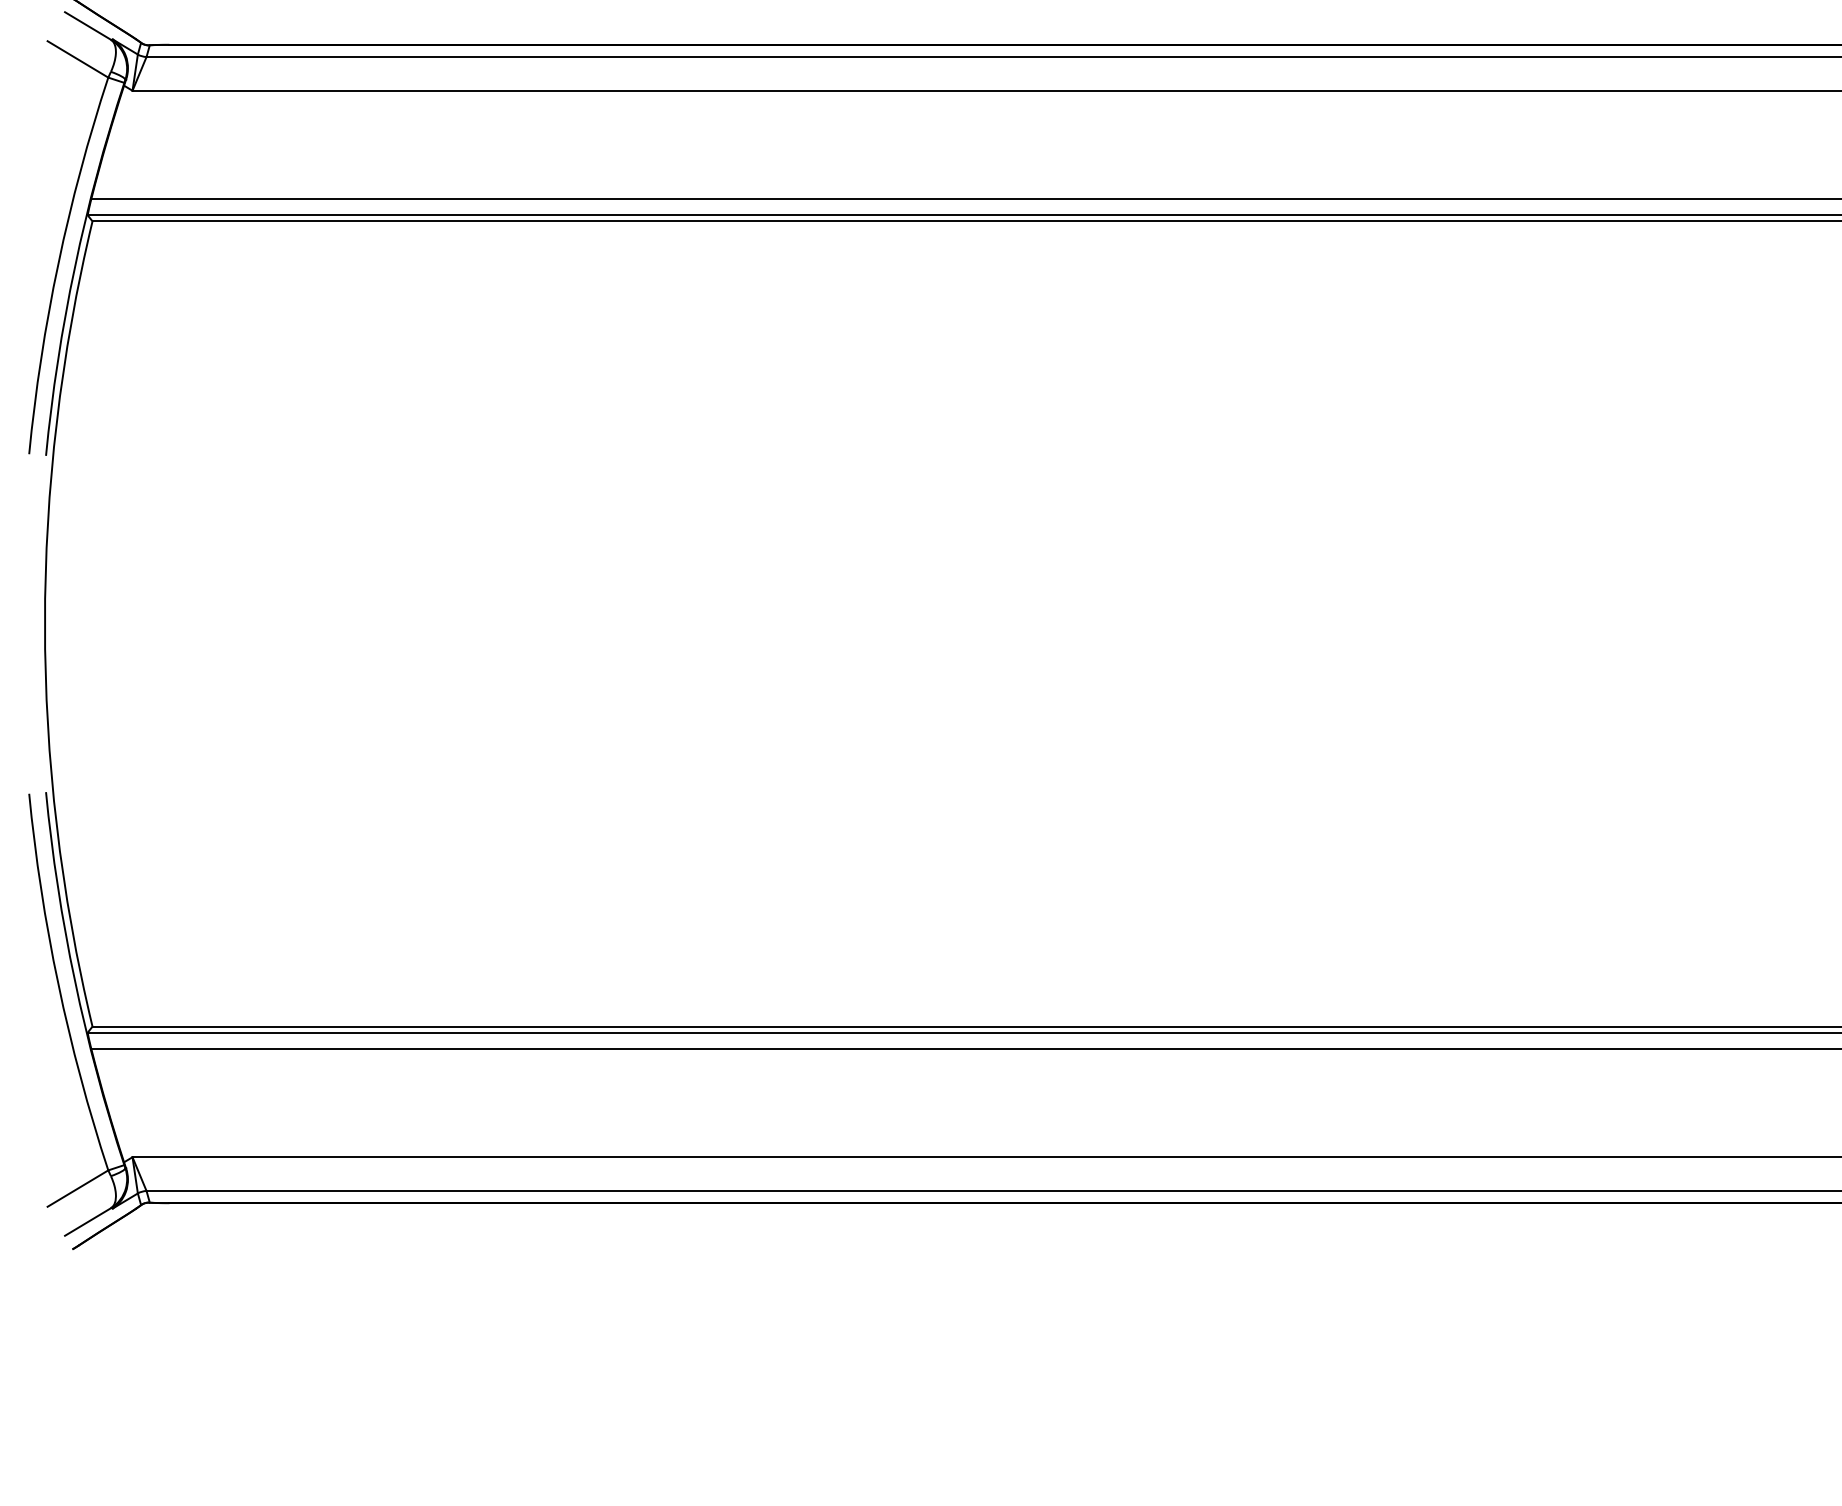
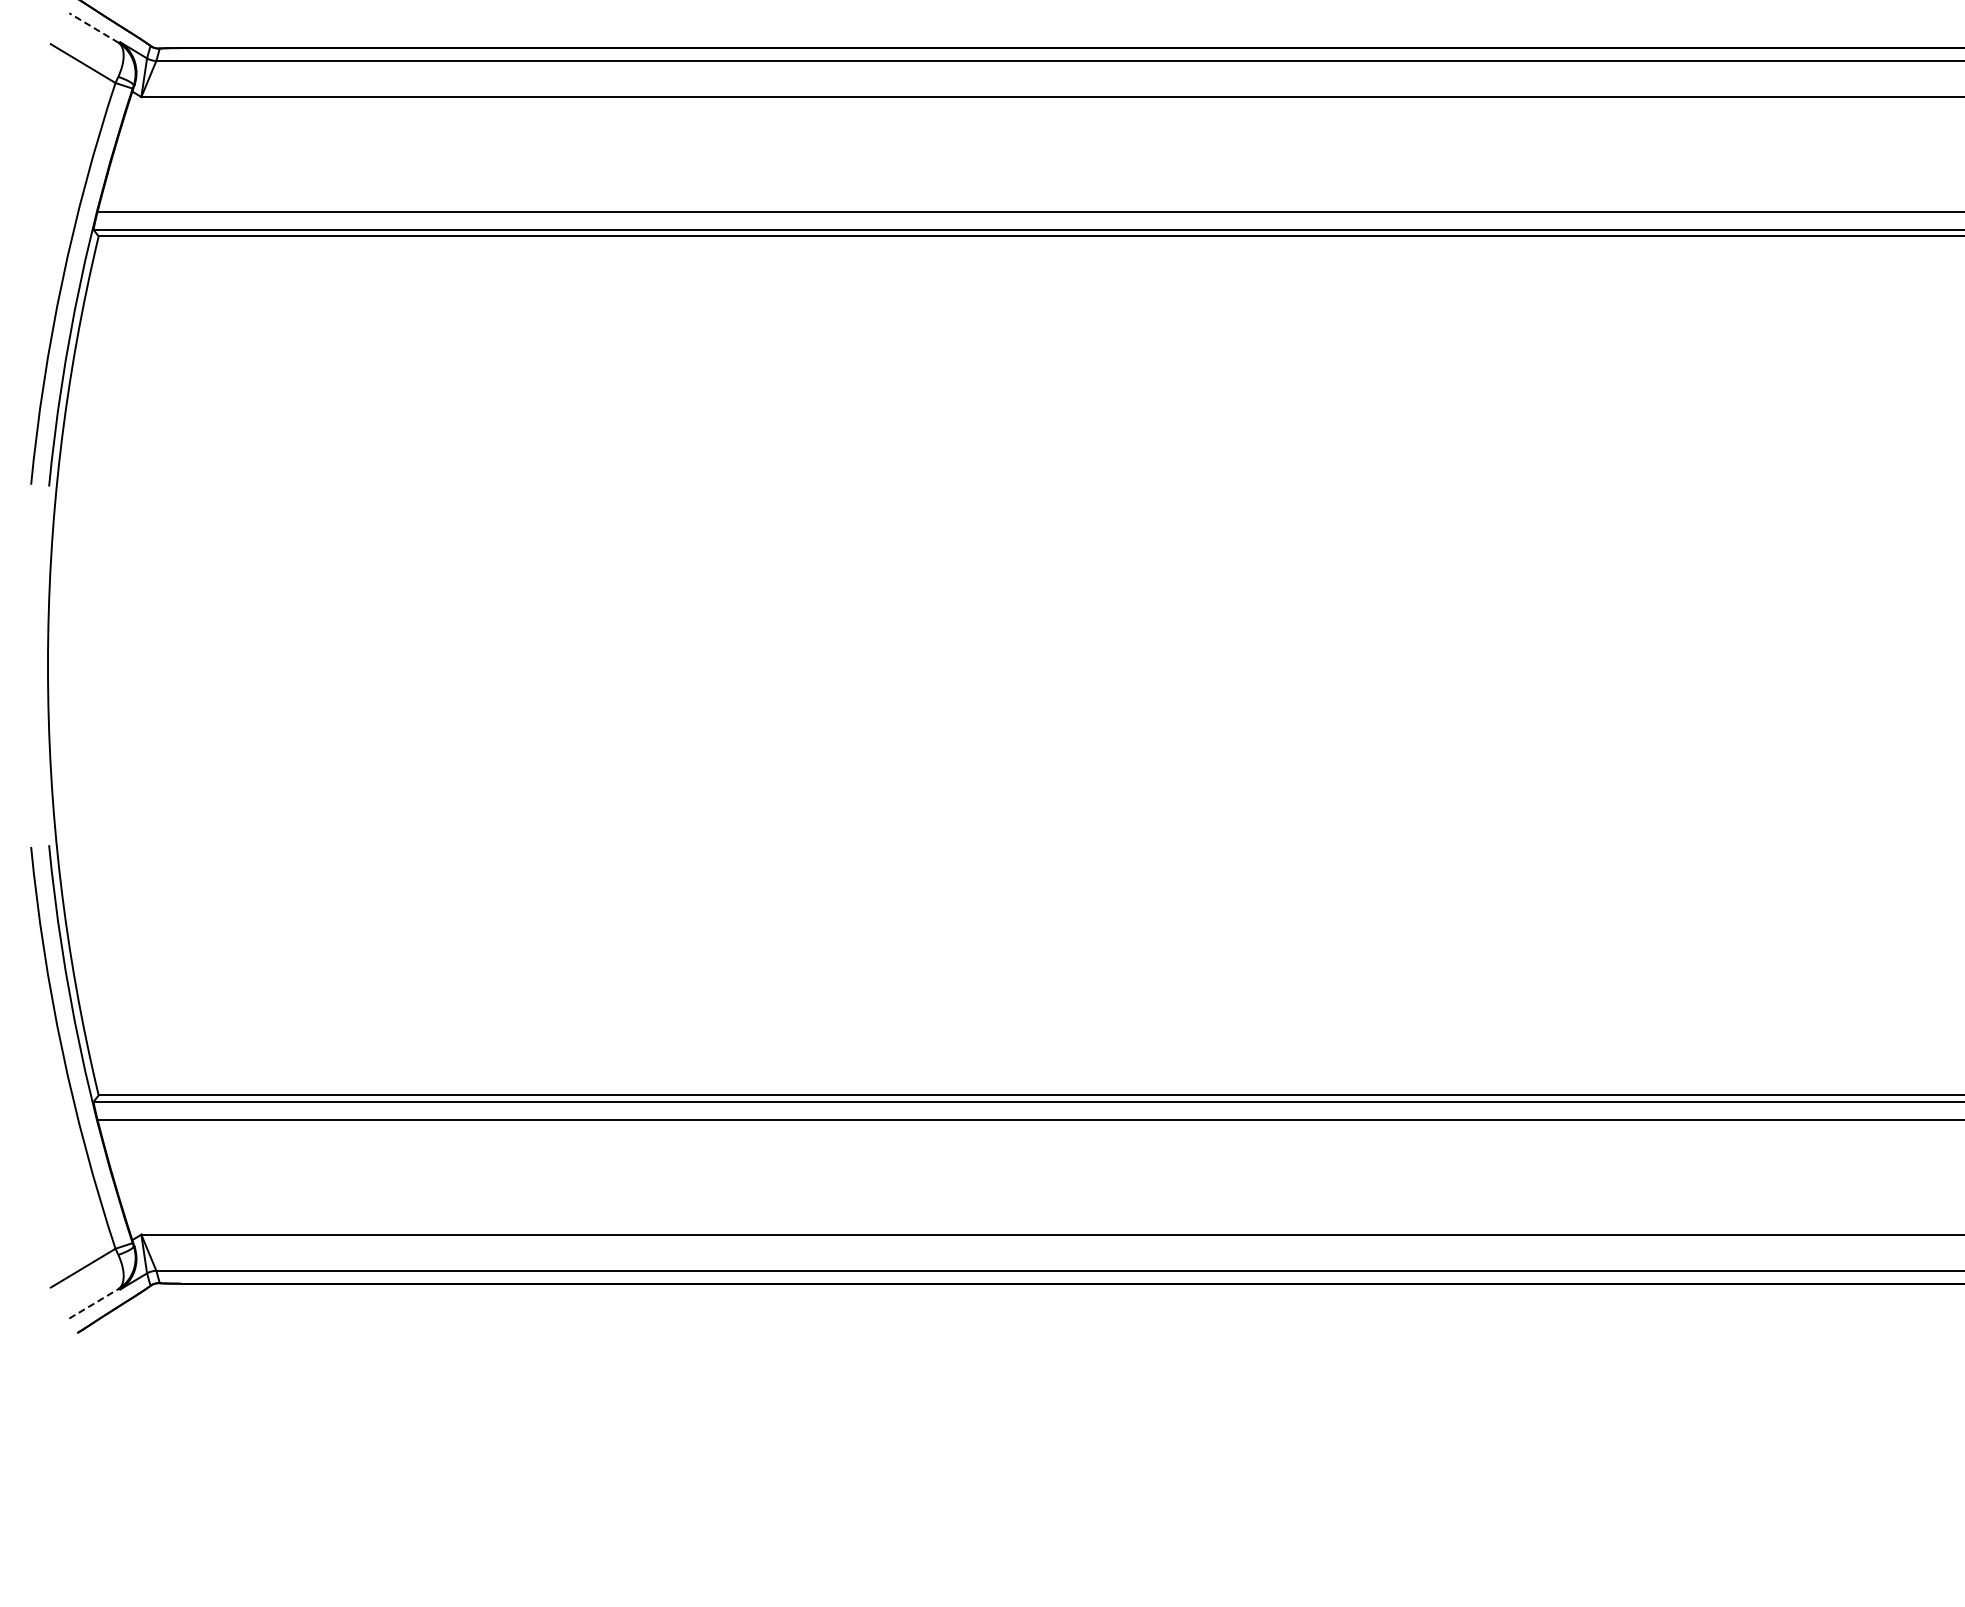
line: (88, 26) -> (94, 28), solid -> dashed
line: (88, 1221) -> (94, 1303), solid -> dashed

